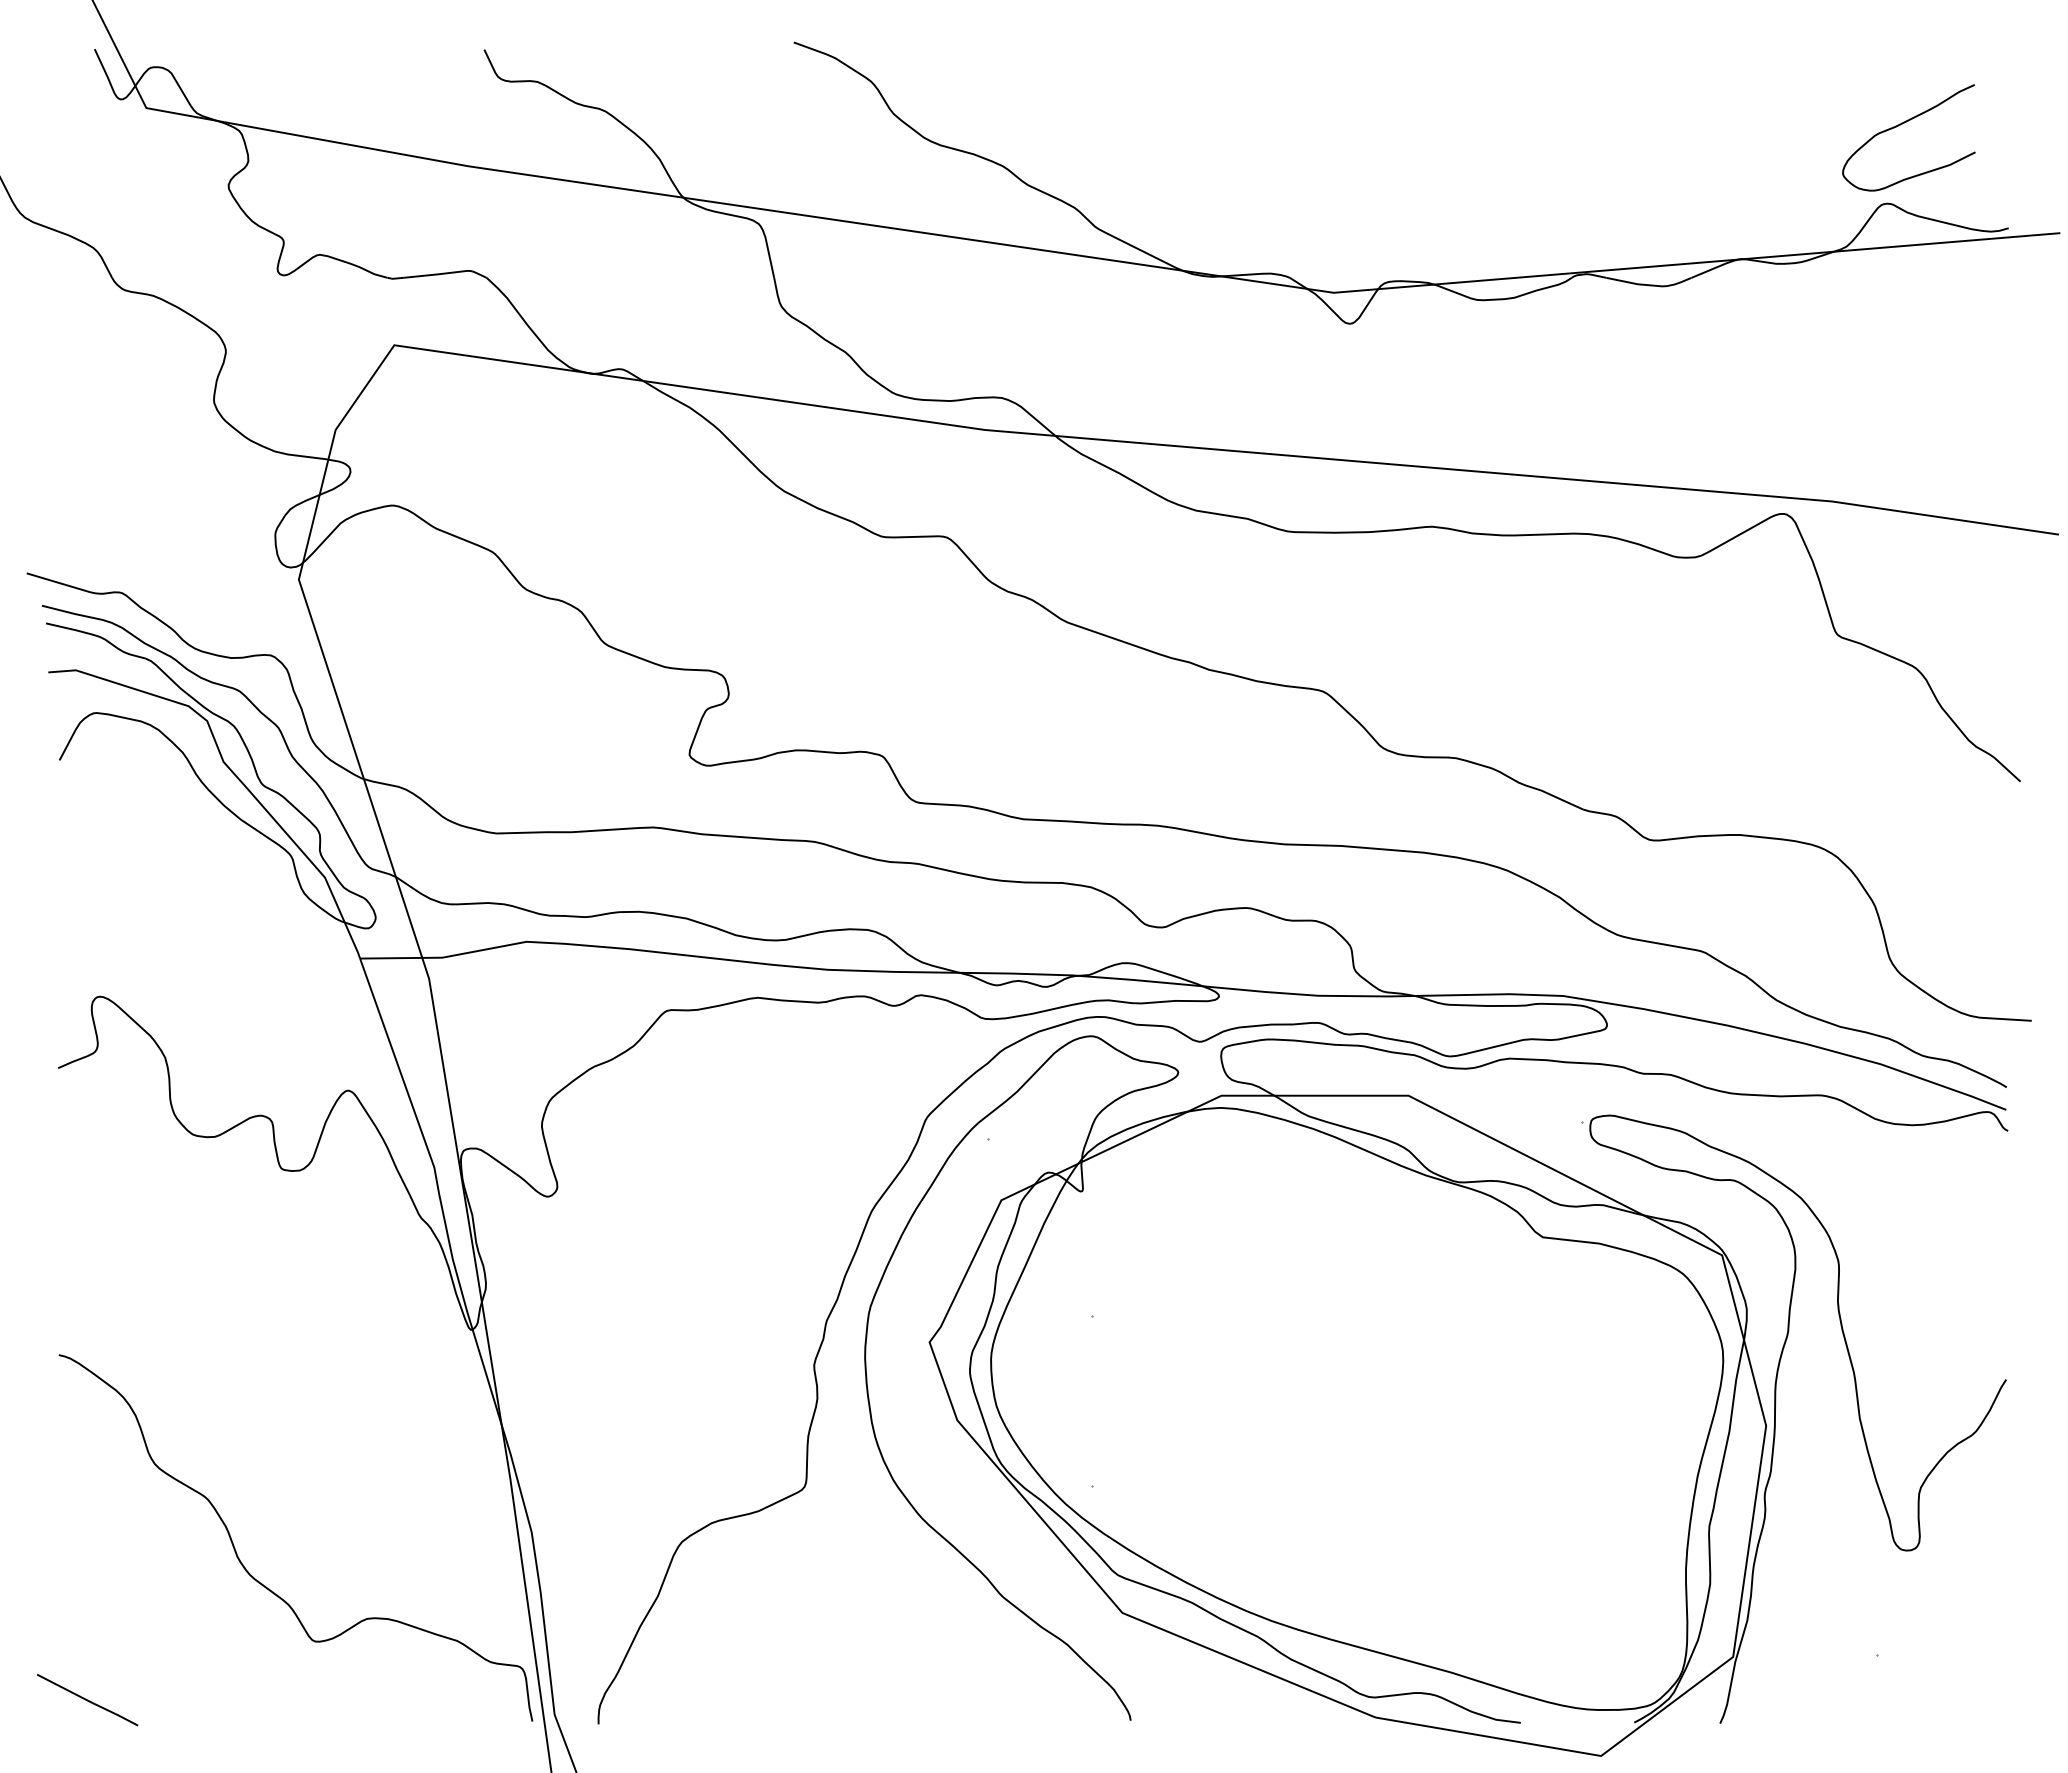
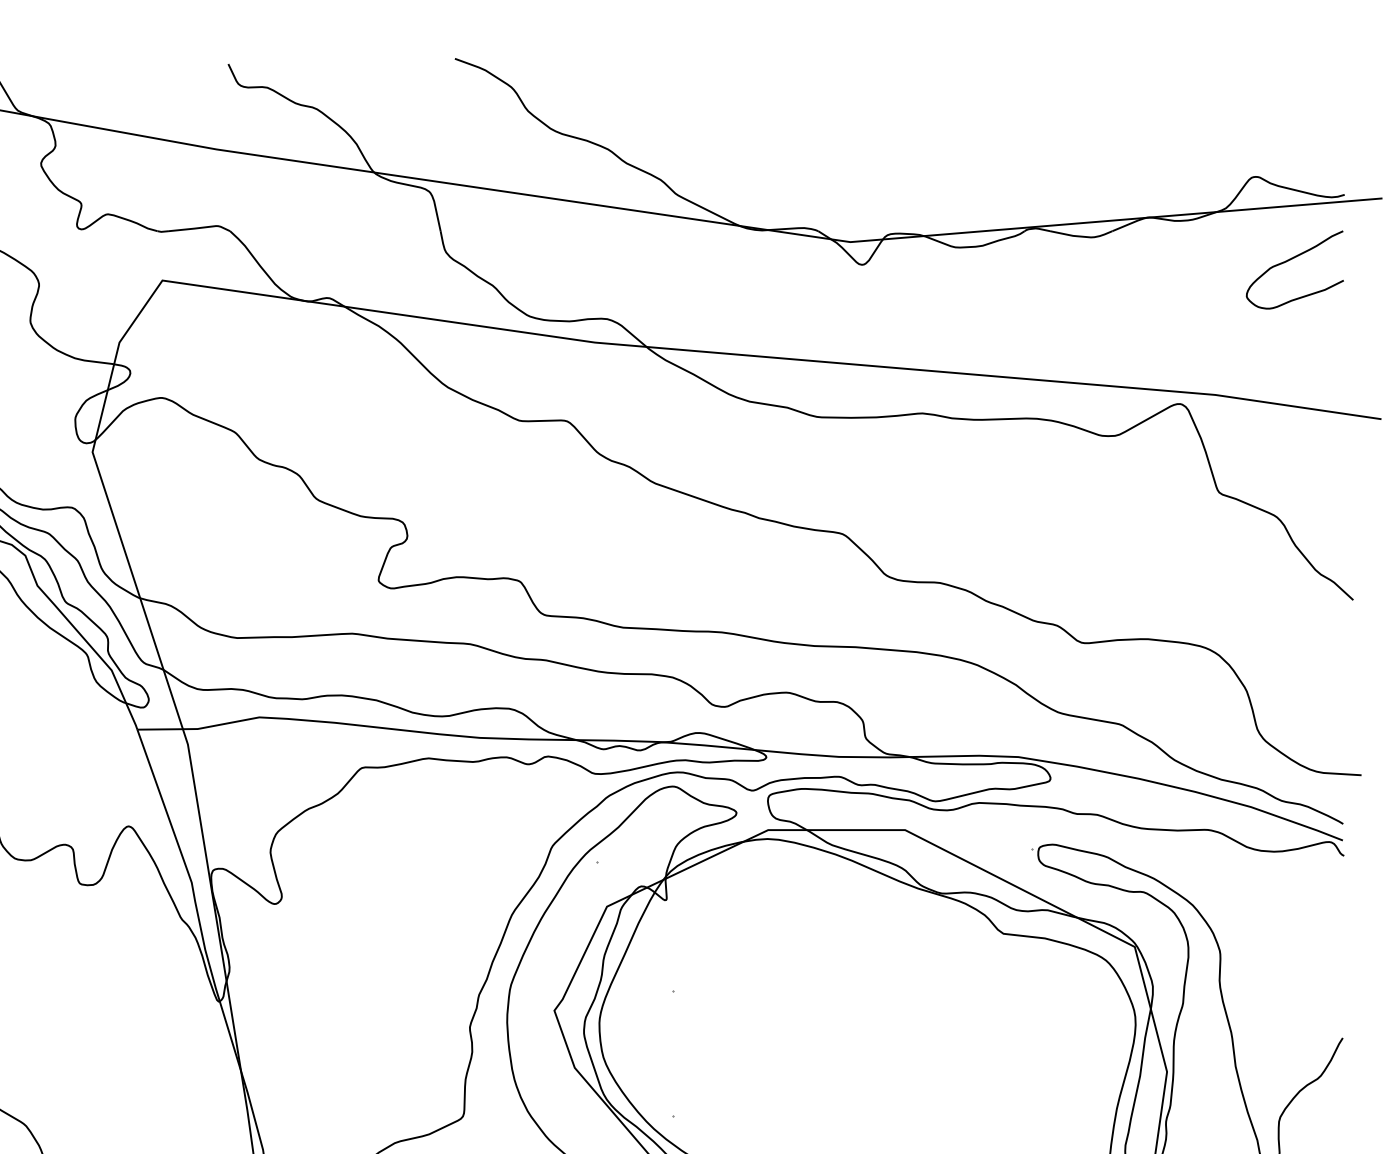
curve: (1902, 124) -> (1290, 260), moved

